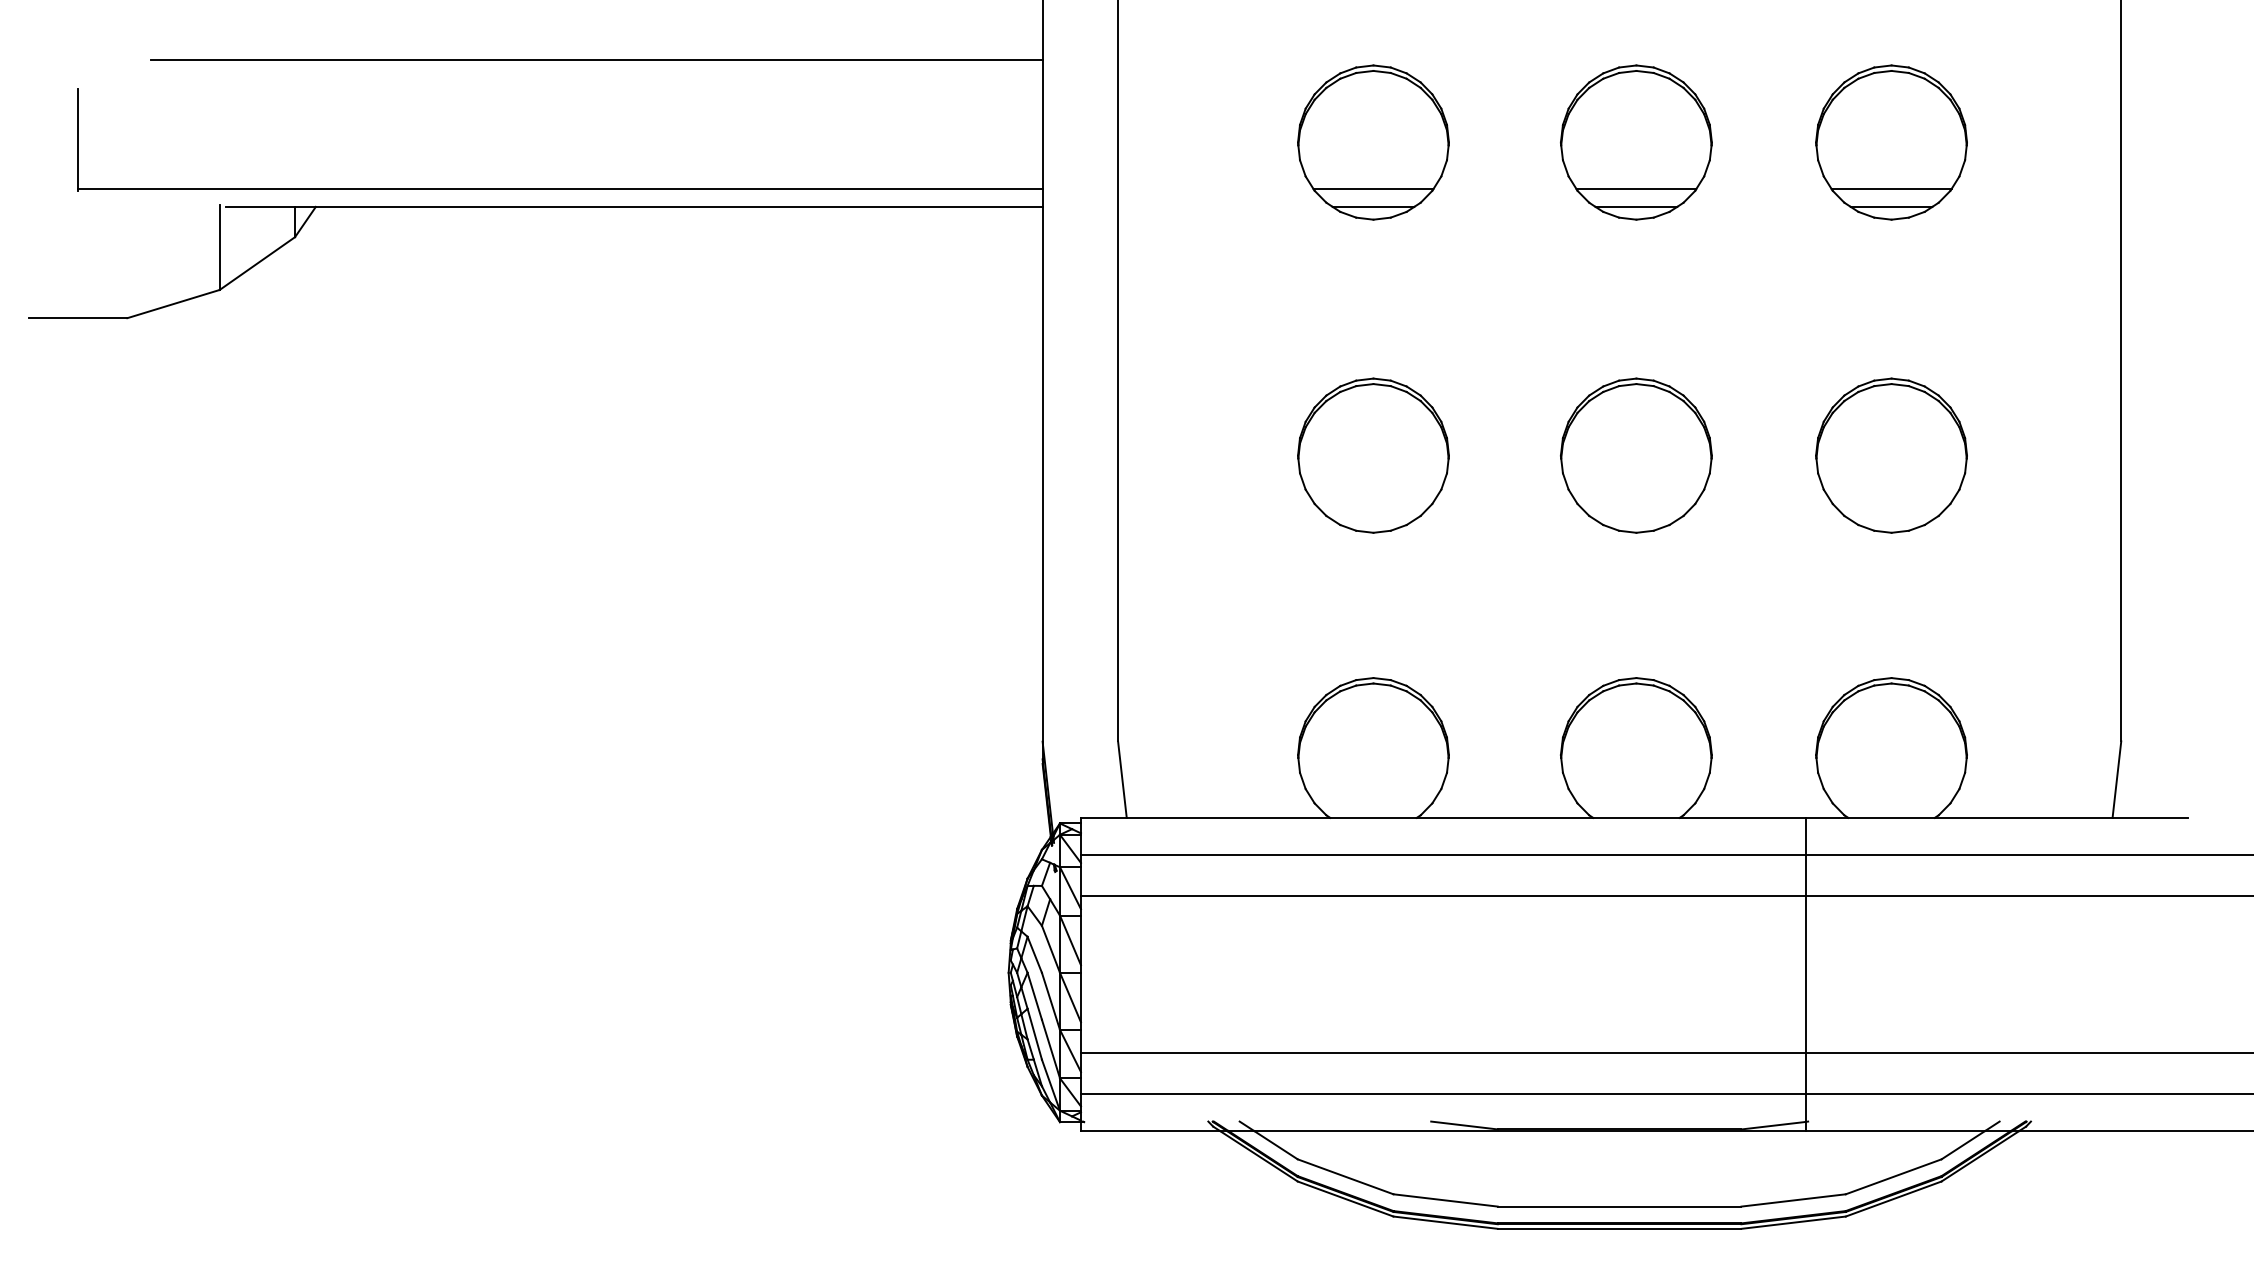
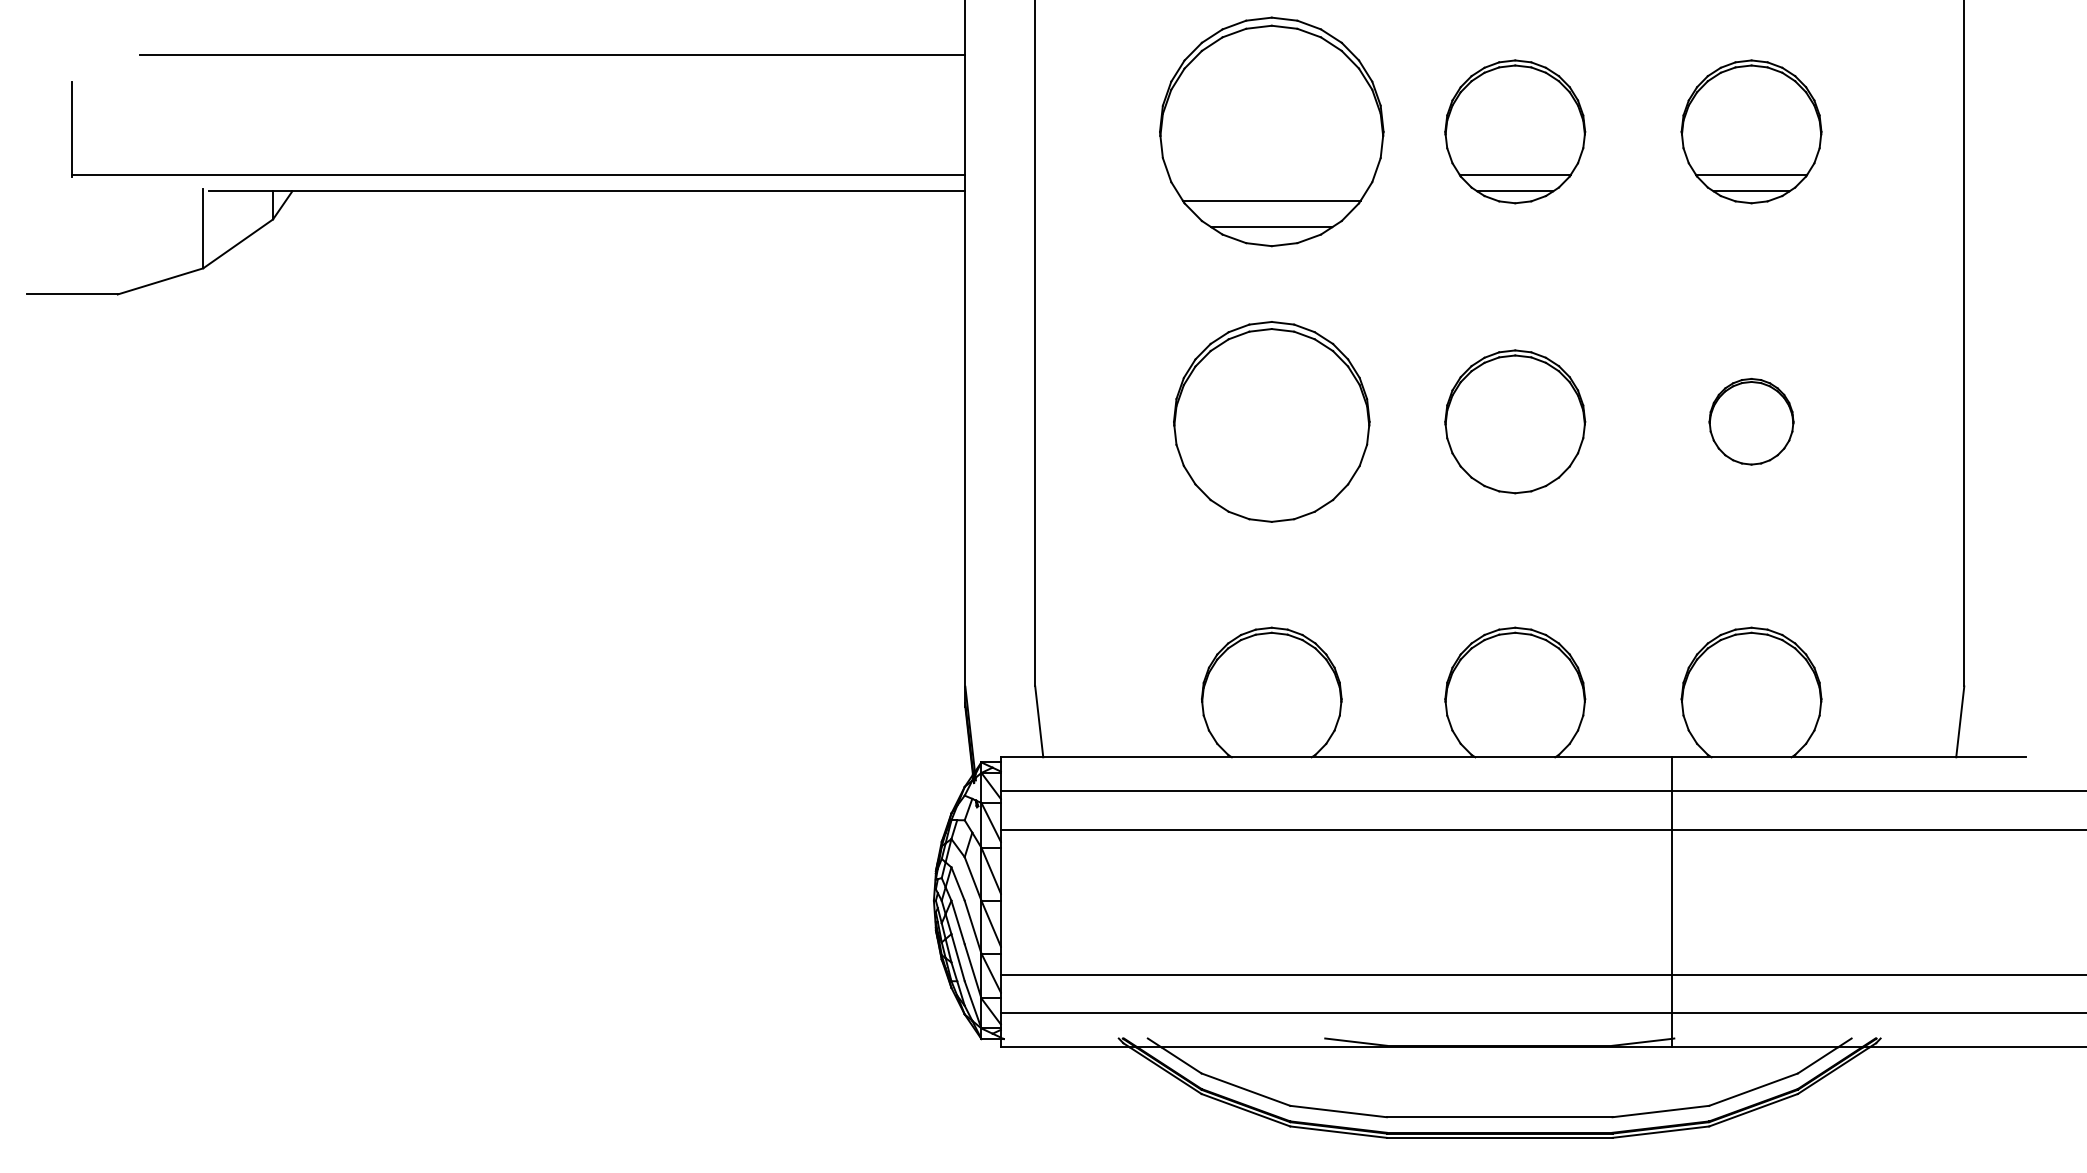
part: (1373, 142) -> (1271, 131), size x1.6
part: (1373, 455) -> (1271, 421), size x1.4
part: (1891, 455) -> (1751, 421), size x0.6

